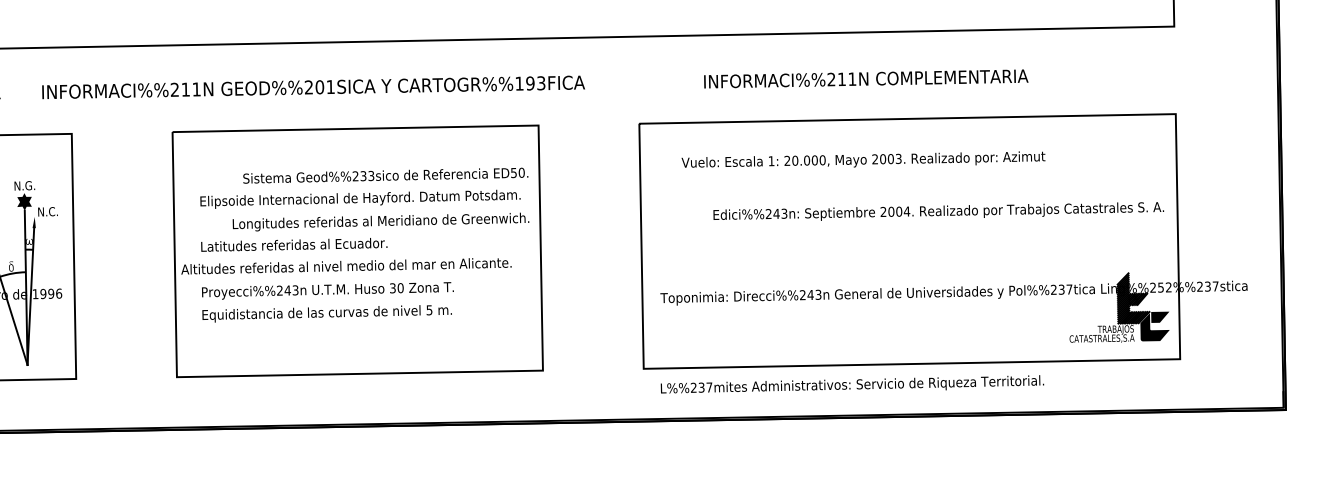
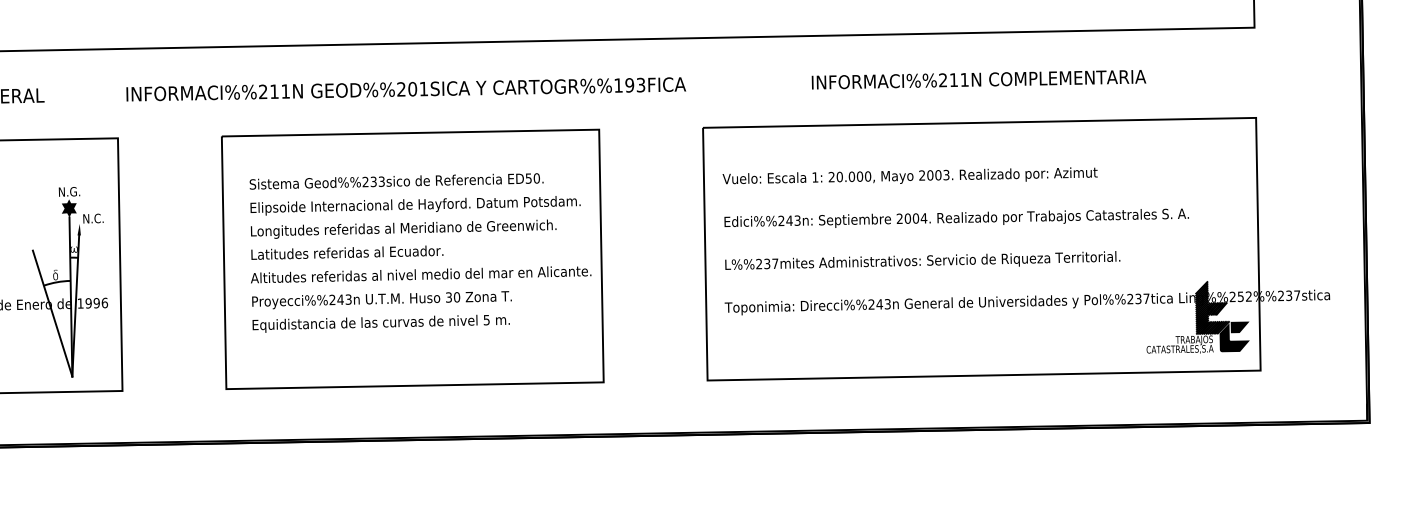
text: (865, 78) -> (978, 79), moved
text: (313, 87) -> (406, 89), moved
text: (862, 159) -> (909, 175), moved
text: (385, 175) -> (396, 181), moved
text: (938, 210) -> (956, 217), moved
text: (380, 221) -> (403, 228), moved
text: (346, 265) -> (421, 274), moved
text: (852, 384) -> (922, 260), moved

